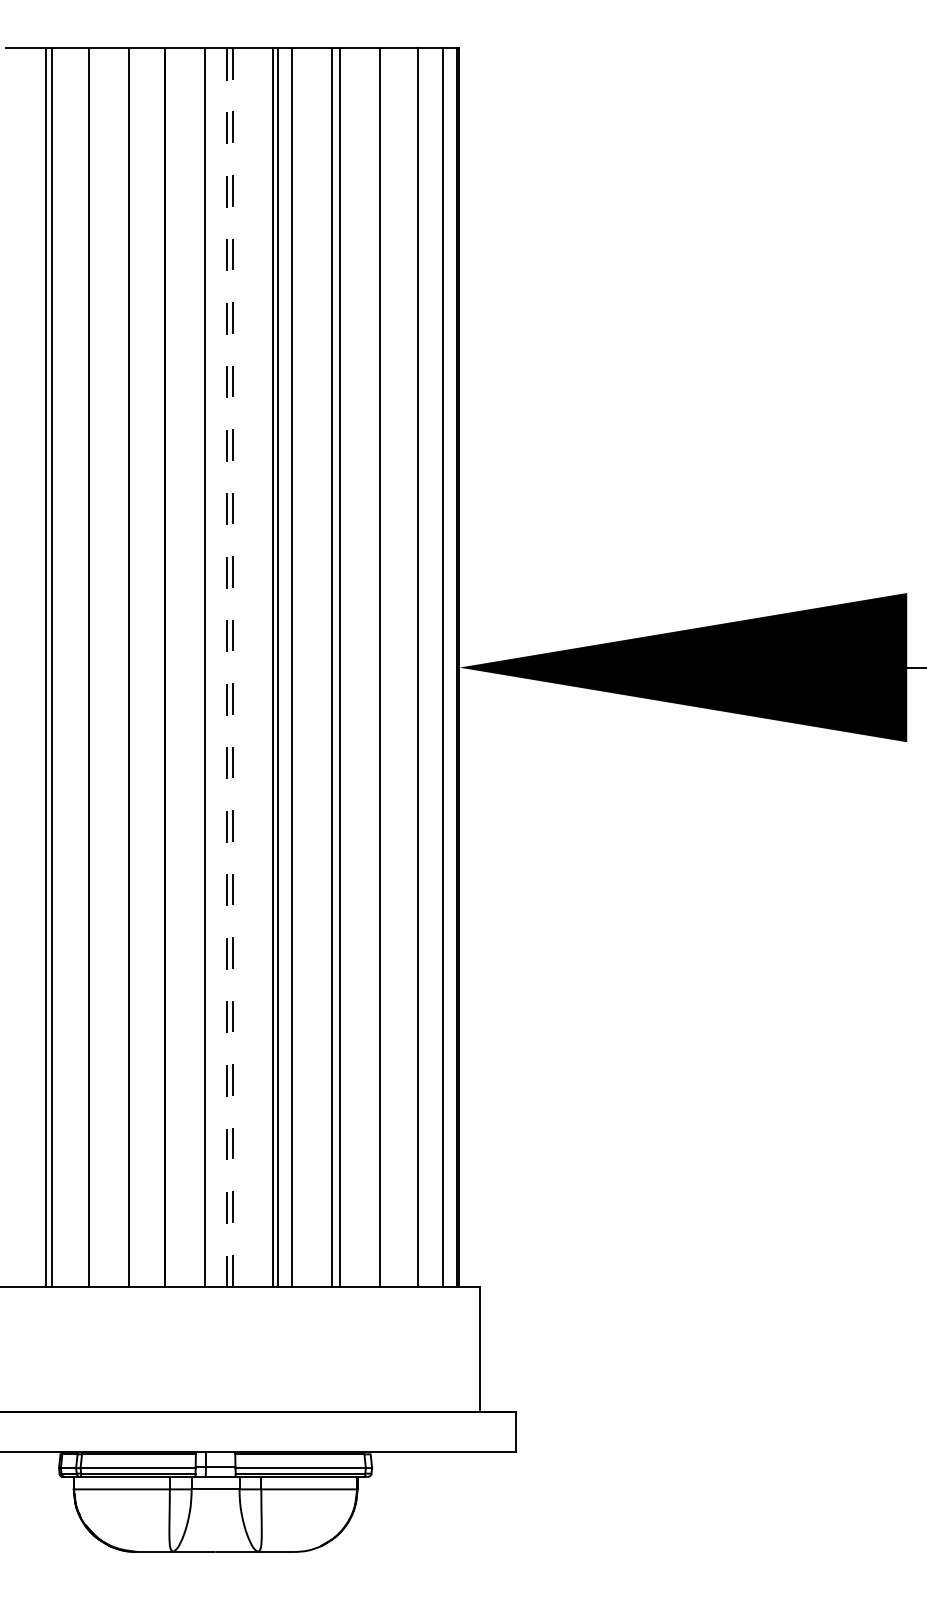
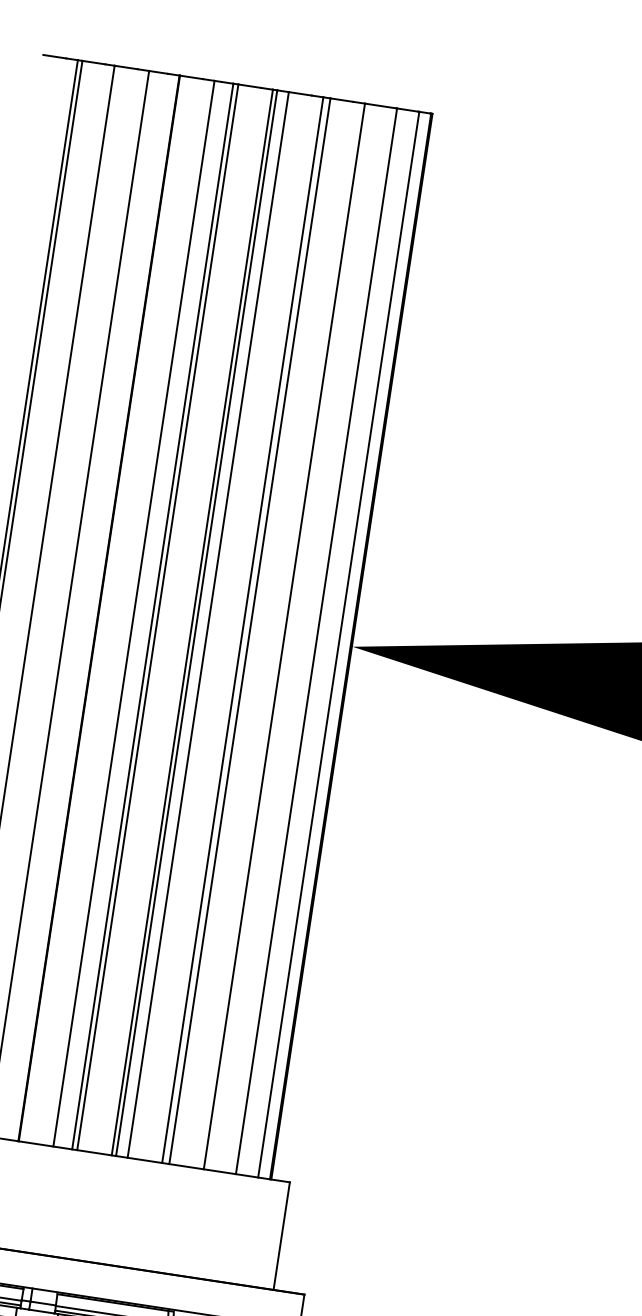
line: (227, 667) -> (153, 616), dashed -> solid
line: (233, 667) -> (158, 617), dashed -> solid

